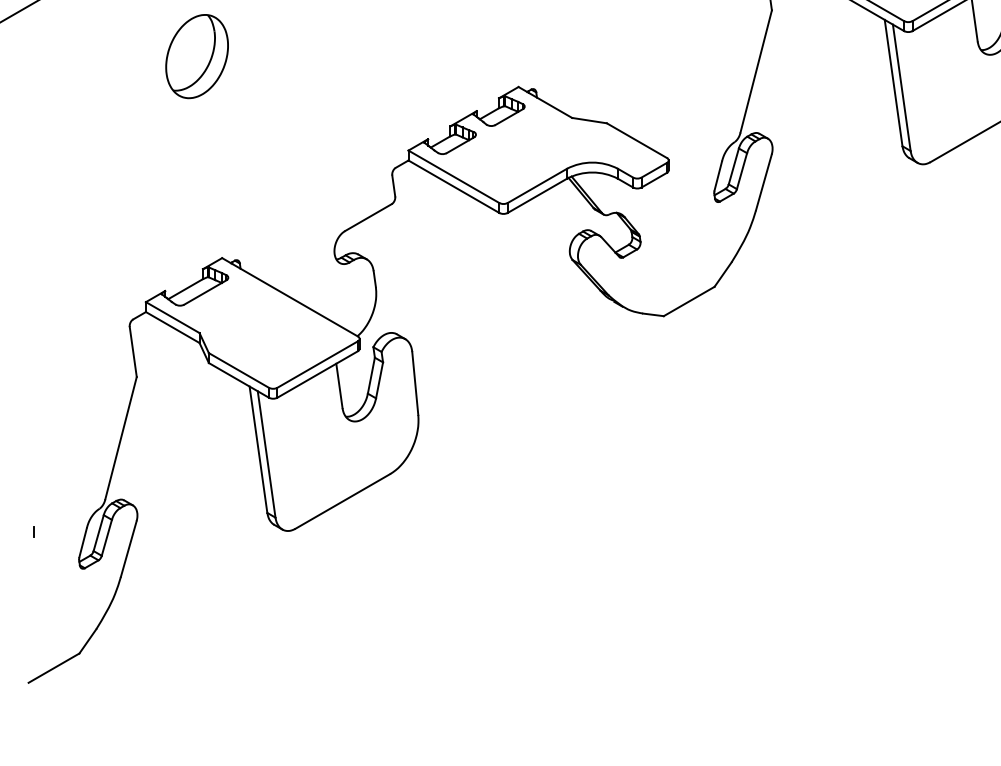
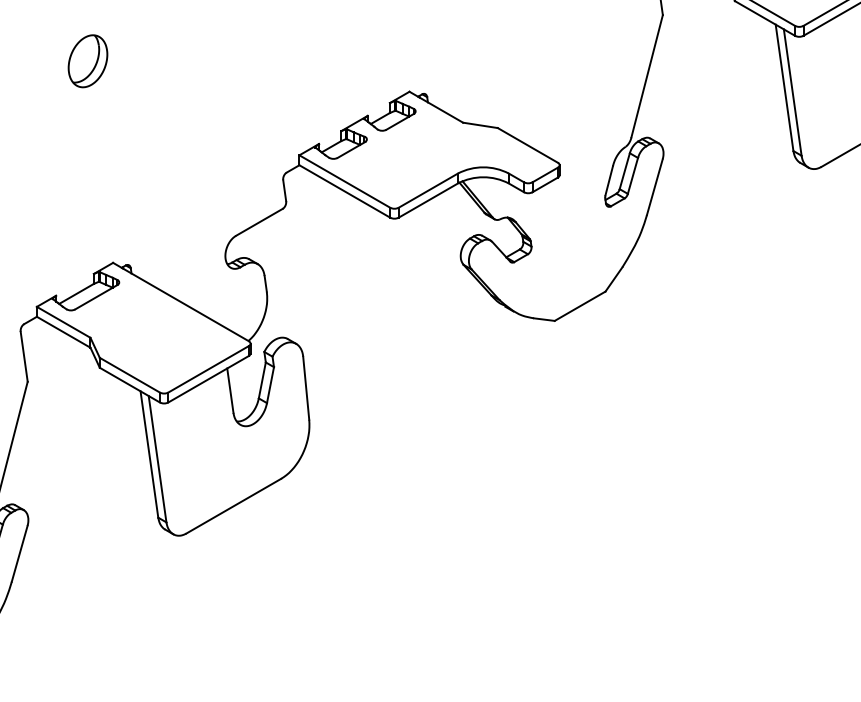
part: (196, 56) -> (87, 61), size x0.62

